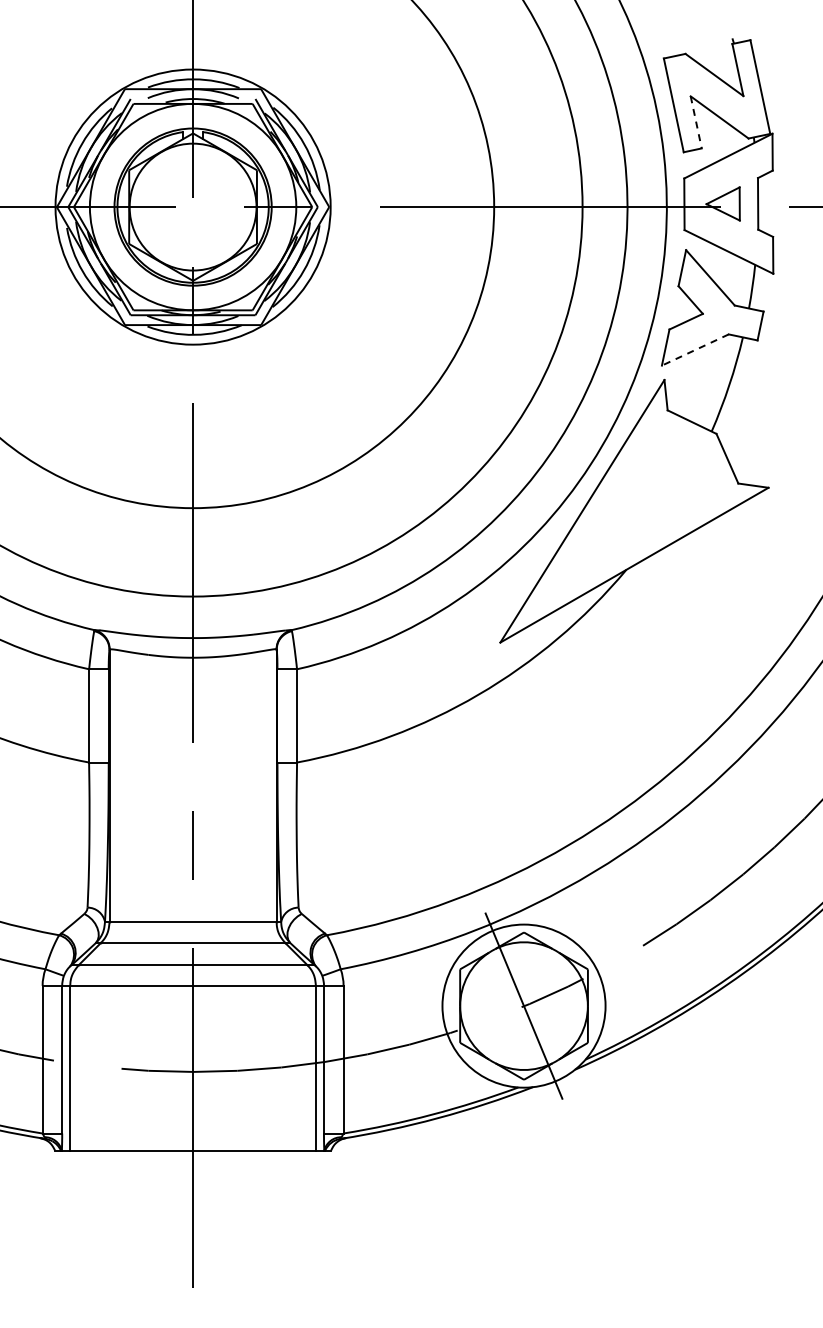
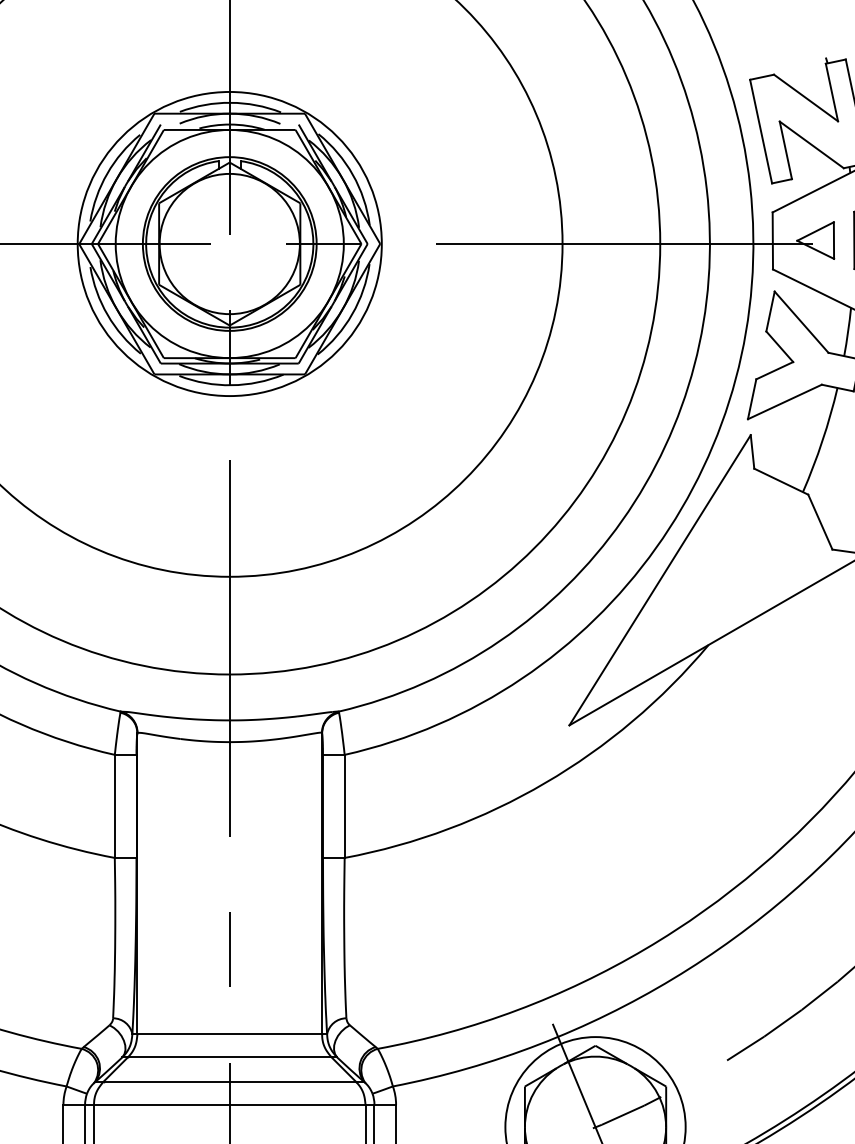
line: (696, 122) -> (786, 150), dashed -> solid
line: (695, 350) -> (785, 402), dashed -> solid

